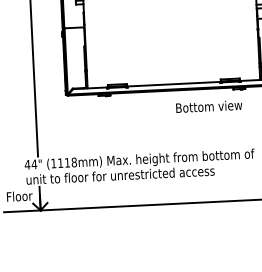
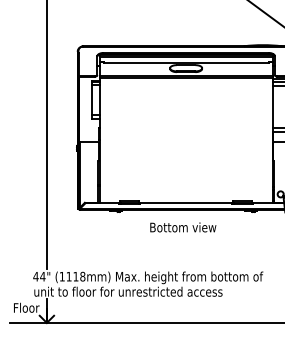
text: (209, 106) -> (183, 227), moved

